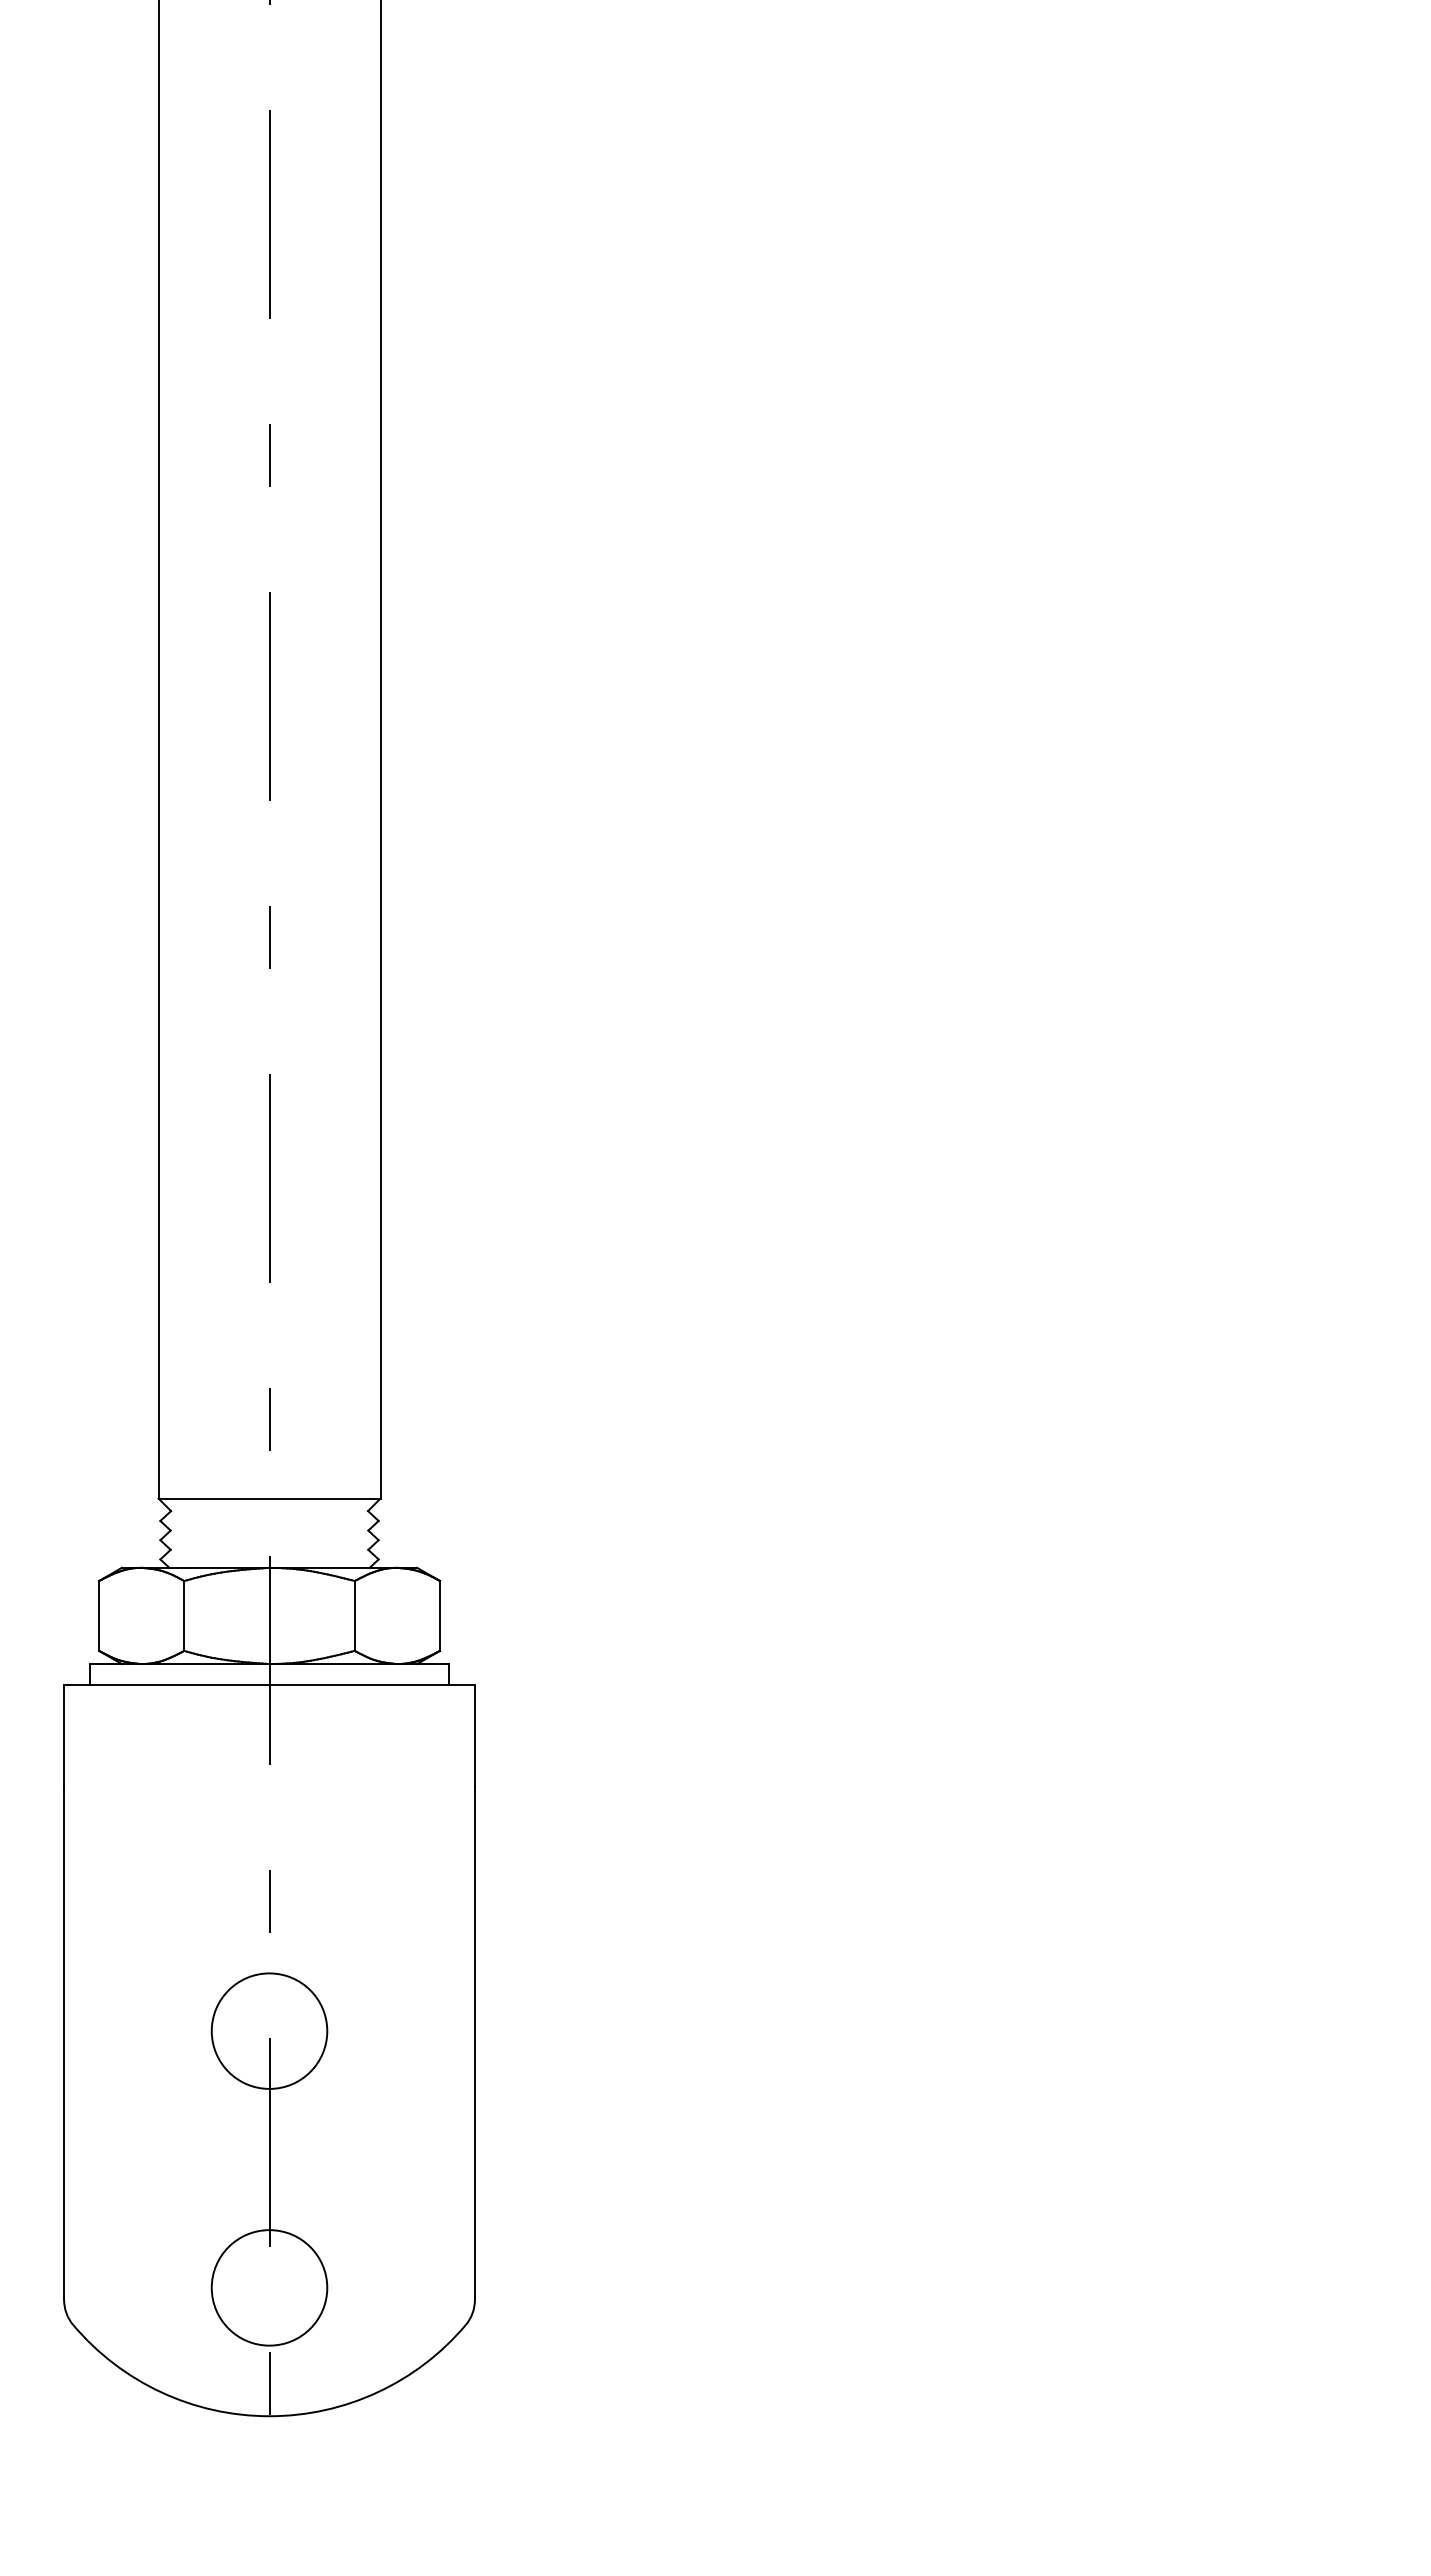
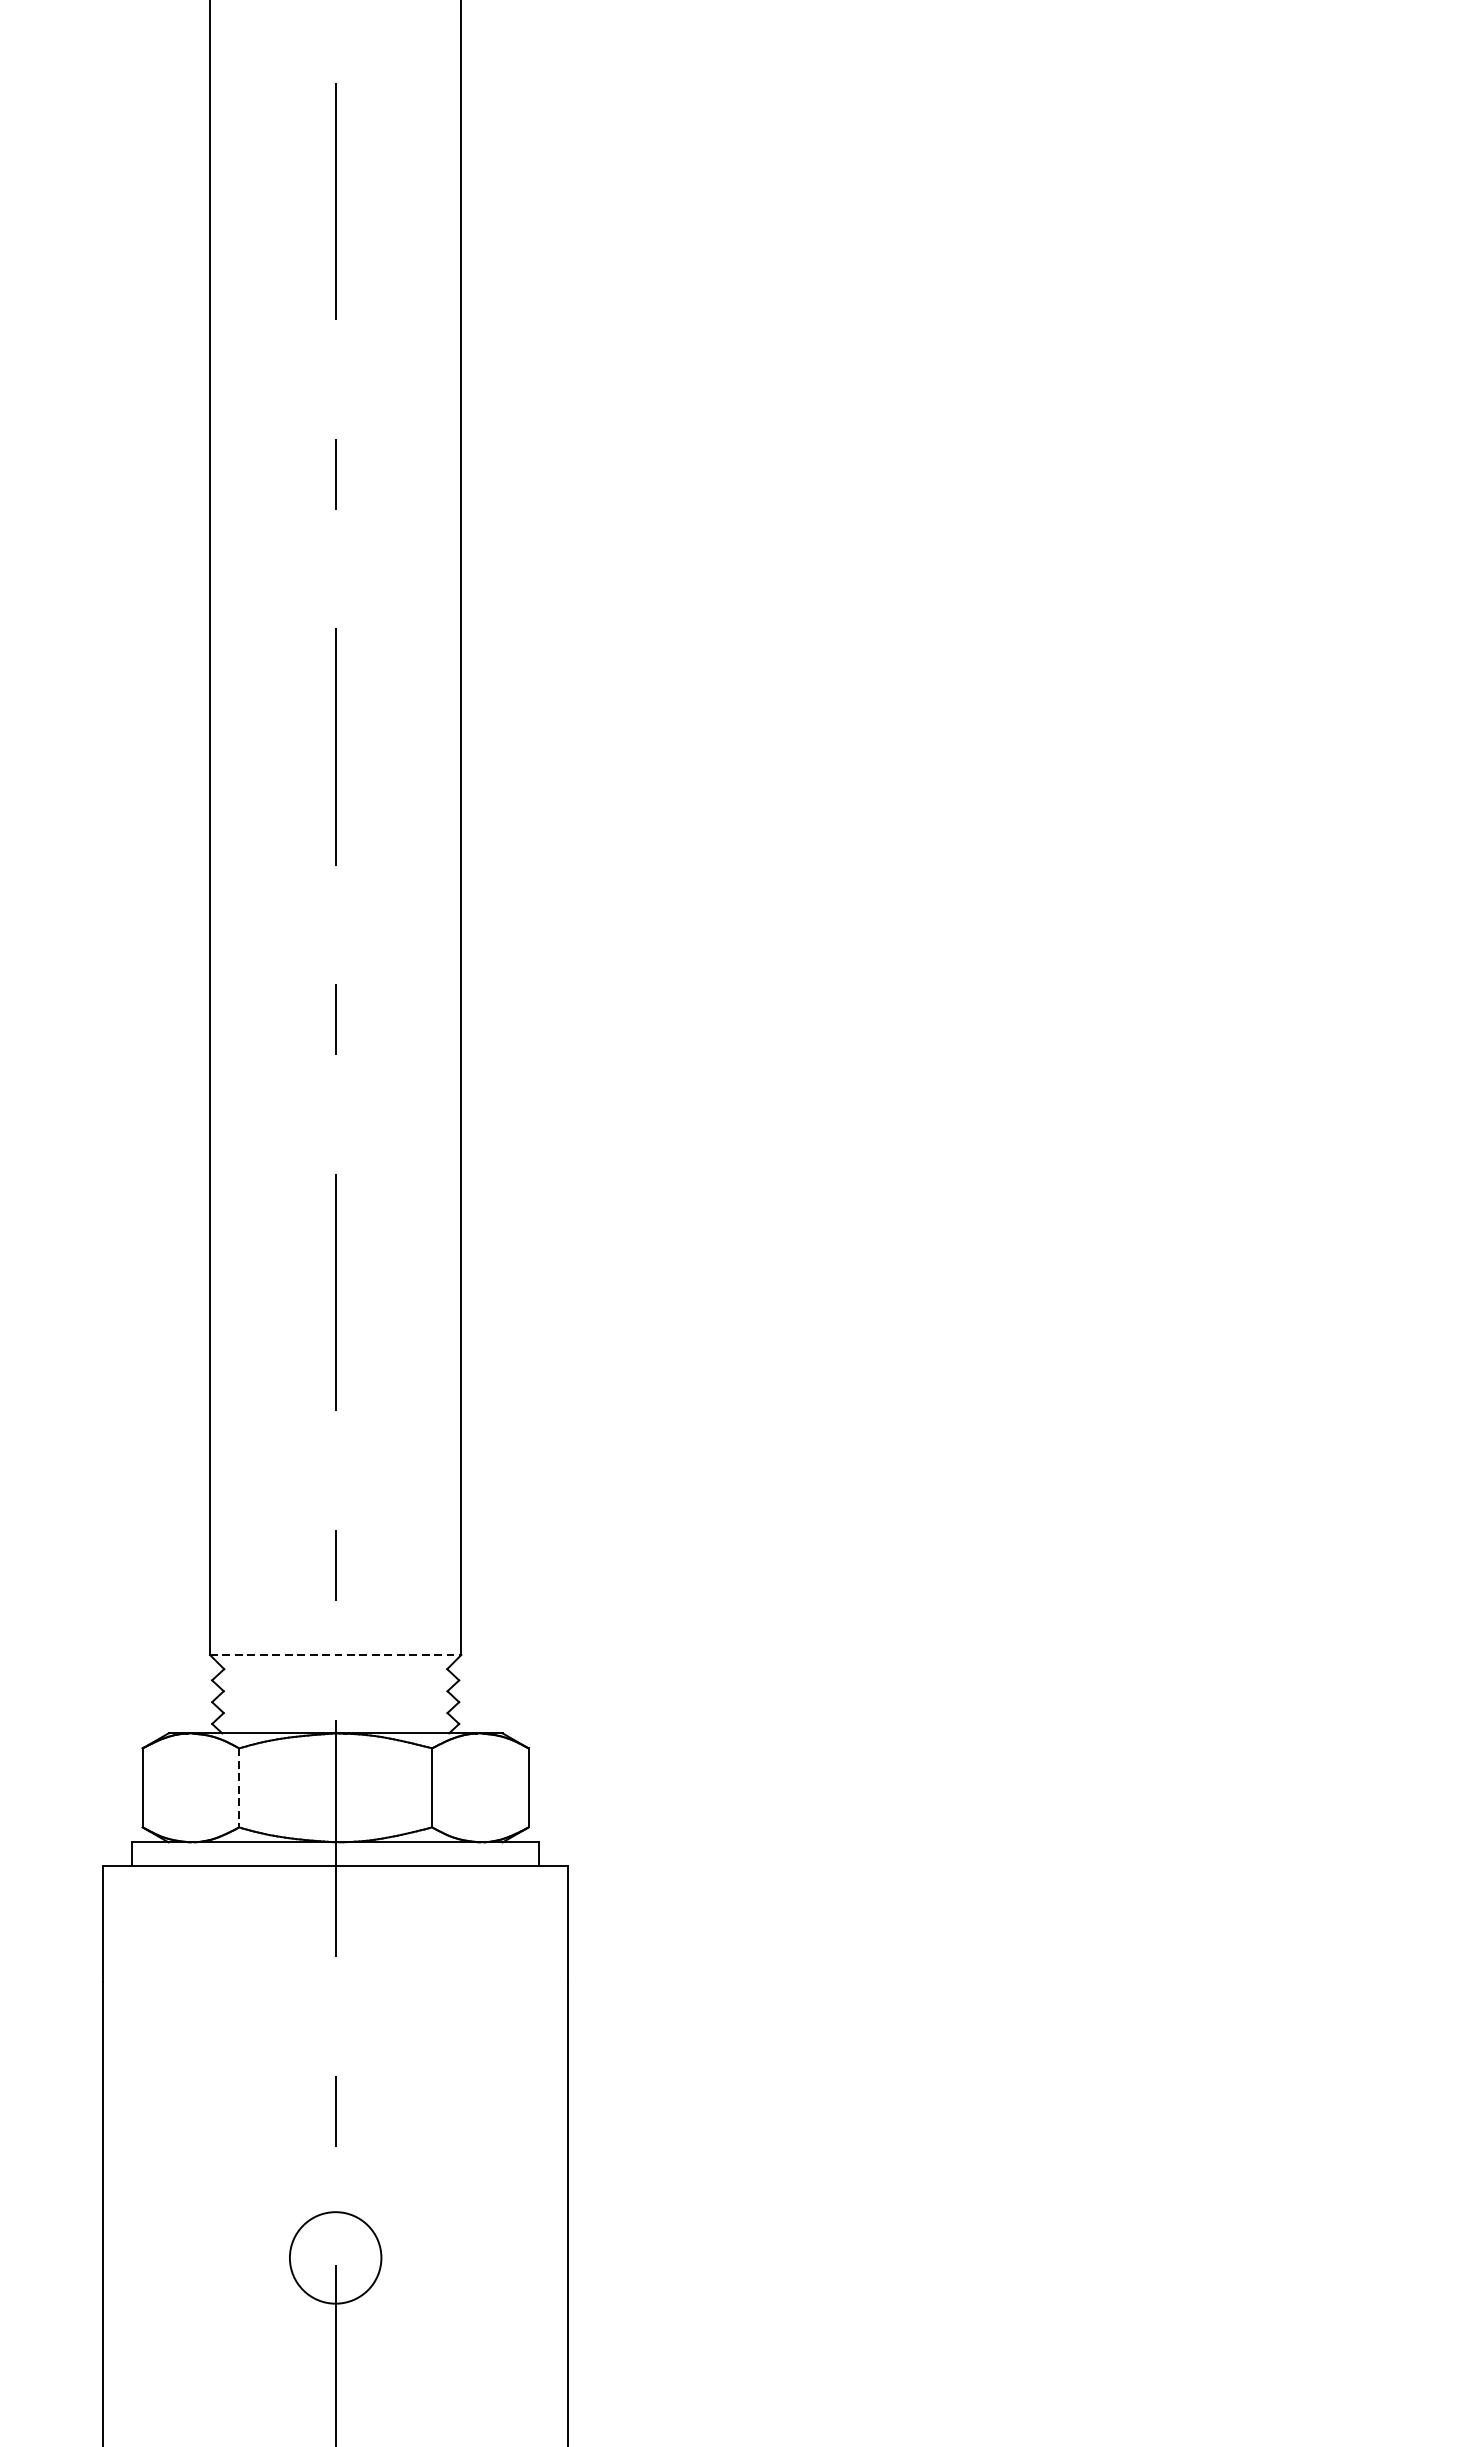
line: (270, 1498) -> (336, 1654), solid -> dashed
line: (184, 1615) -> (239, 1787), solid -> dashed
circle: (269, 2030) -> (335, 2257), size x0.7

